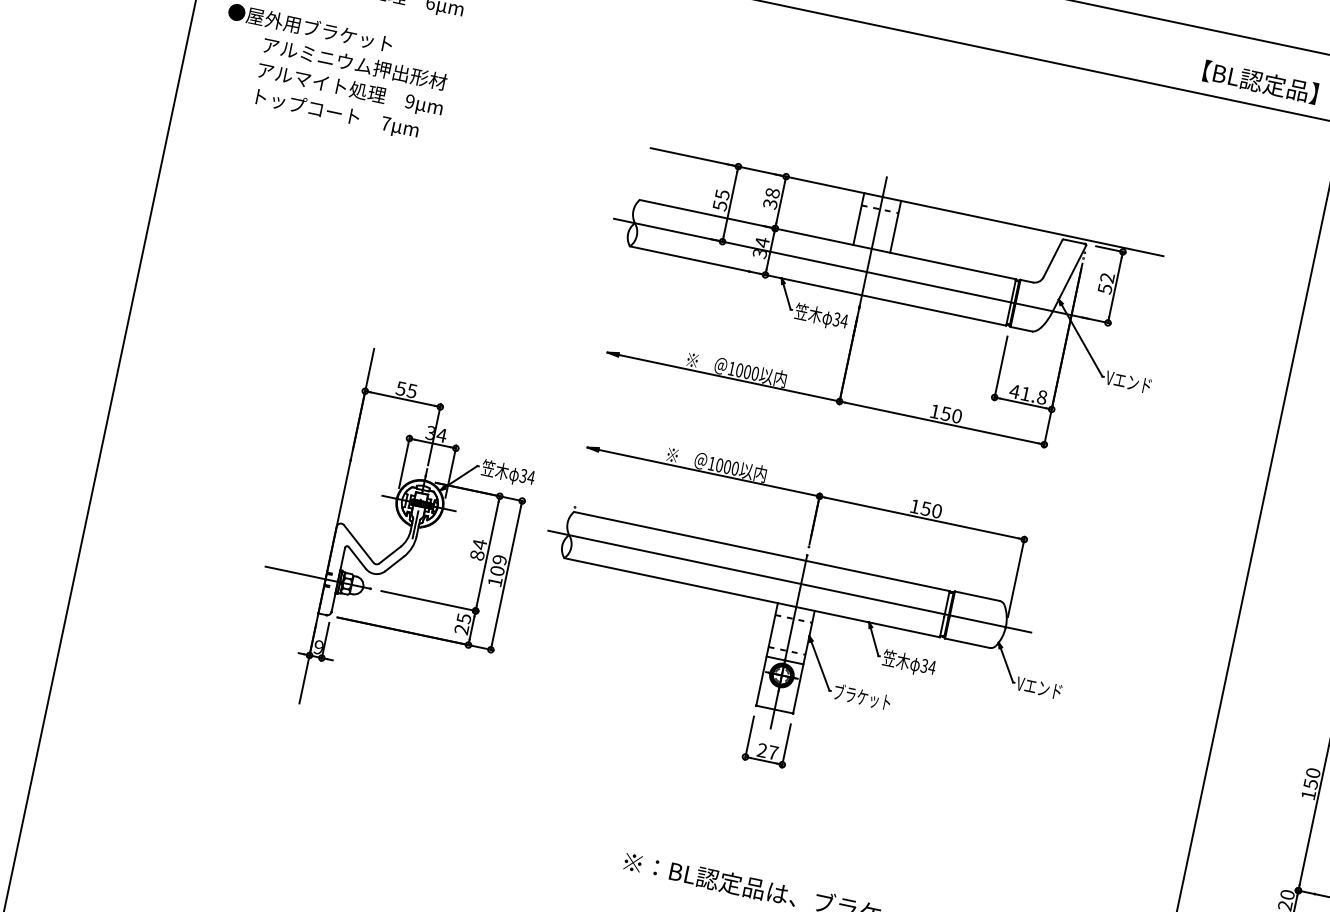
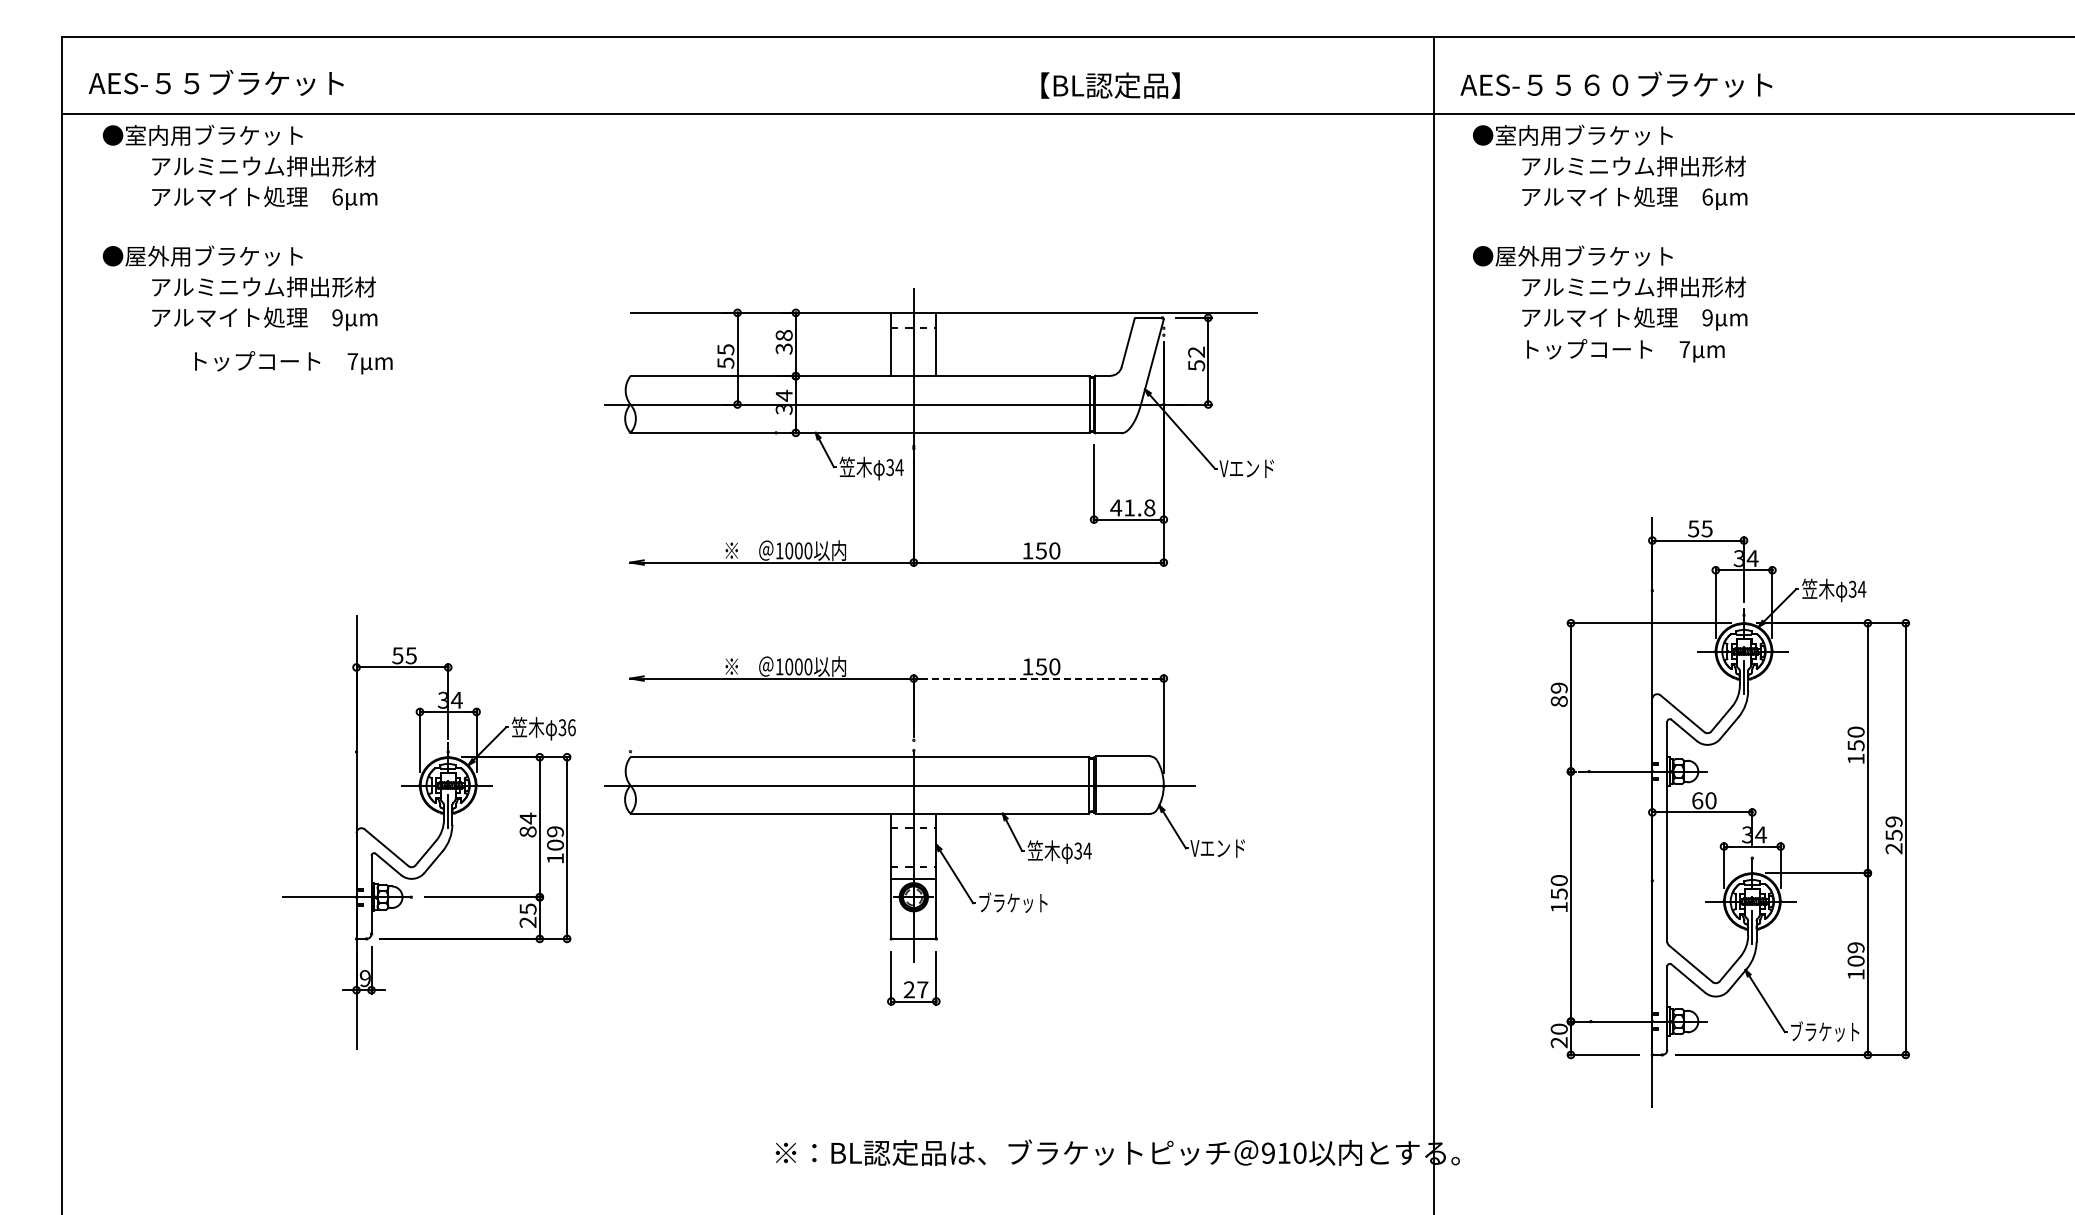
text: (1260, 82) -> (1110, 85), moved
text: (337, 114) -> (293, 362), moved
text: (530, 477) -> (571, 727), 34 -> 36
line: (922, 518) -> (1039, 678), solid -> dashed

